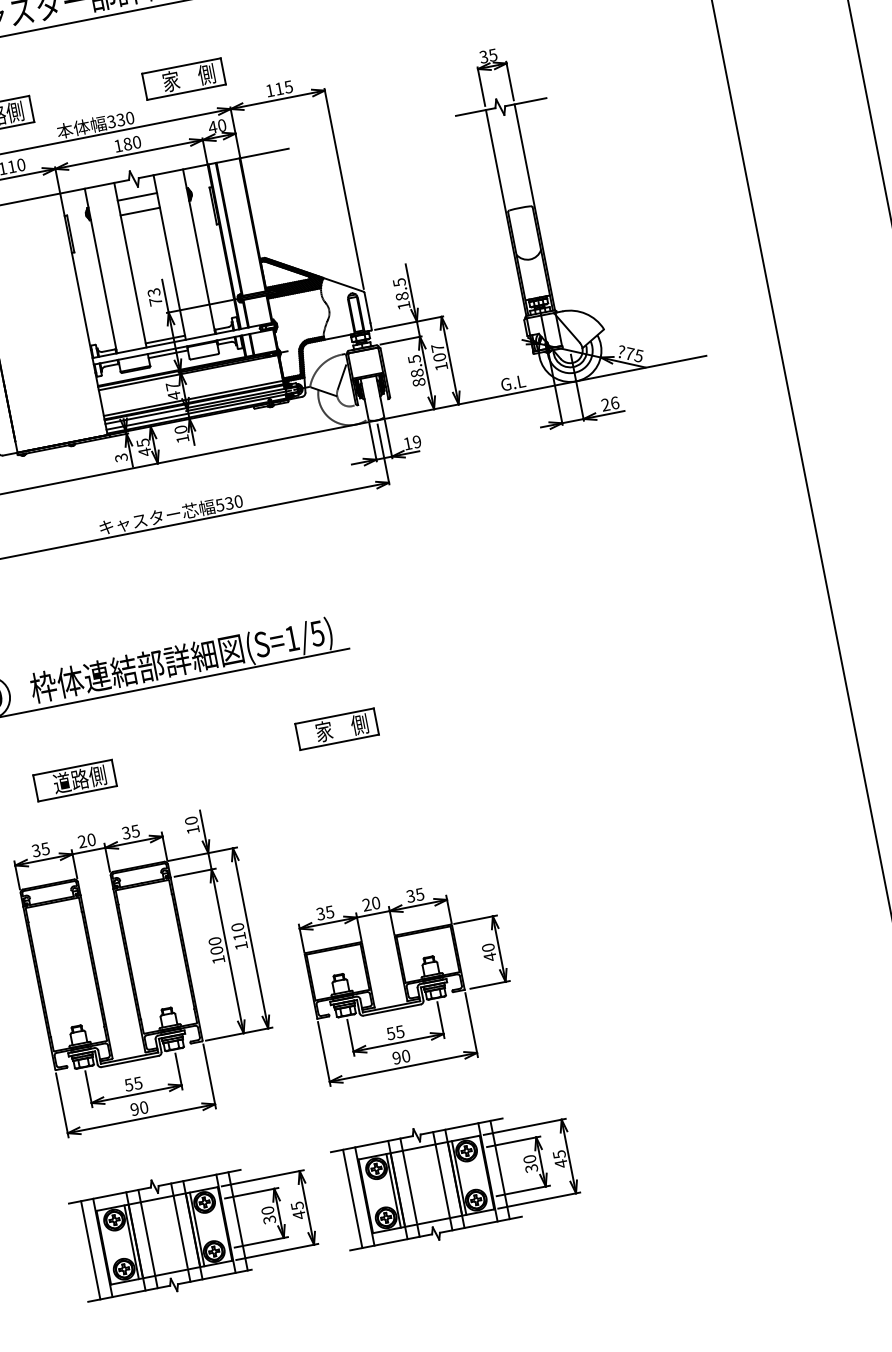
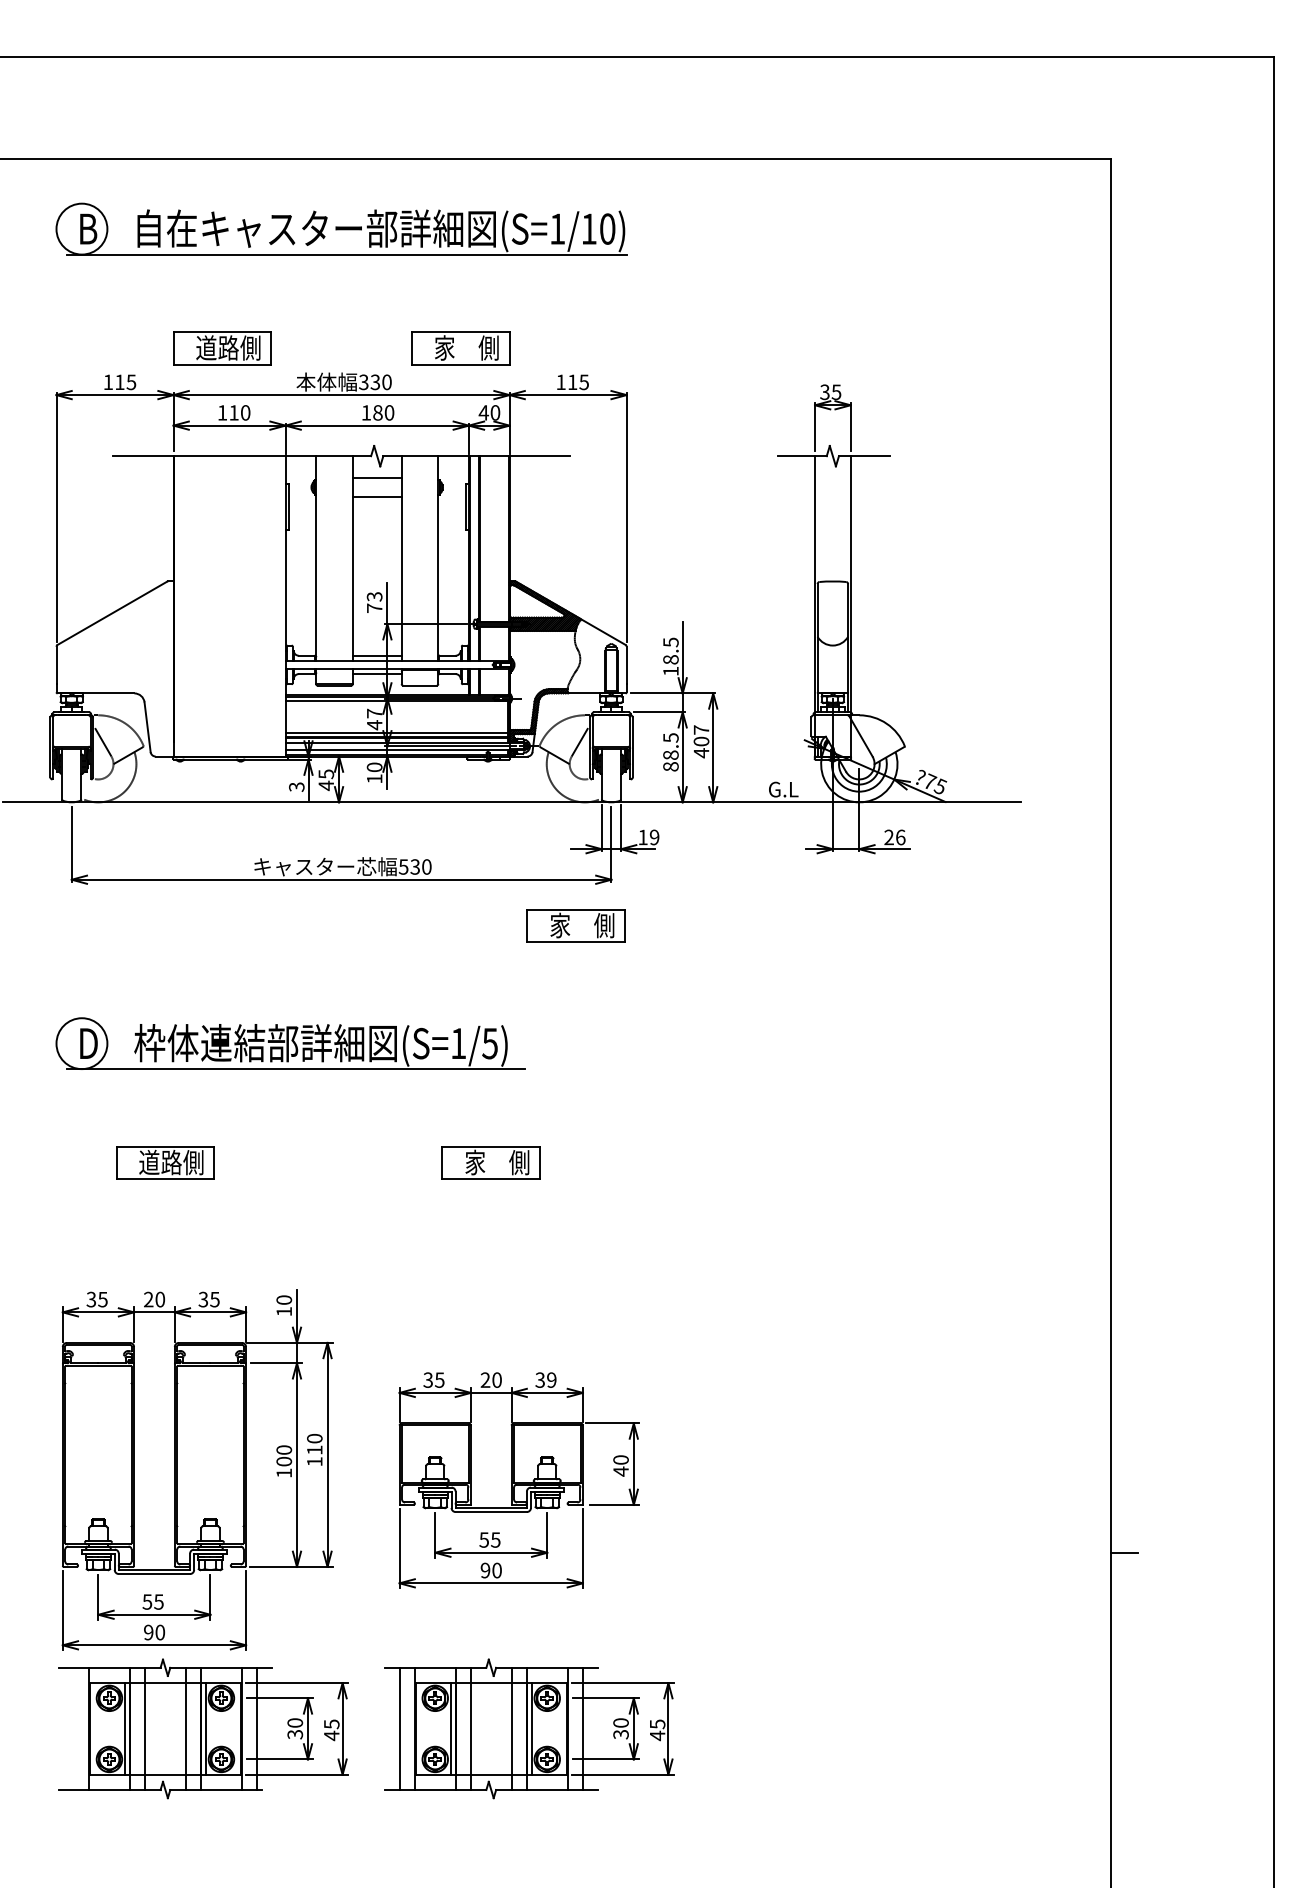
text: (441, 366) -> (701, 753), 107 -> 407
part: (367, 525) -> (575, 925), added
text: (419, 894) -> (551, 1379), 35 -> 39
part: (148, 970) -> (197, 1469), moved
line: (90, 1250) -> (73, 1728), removed

